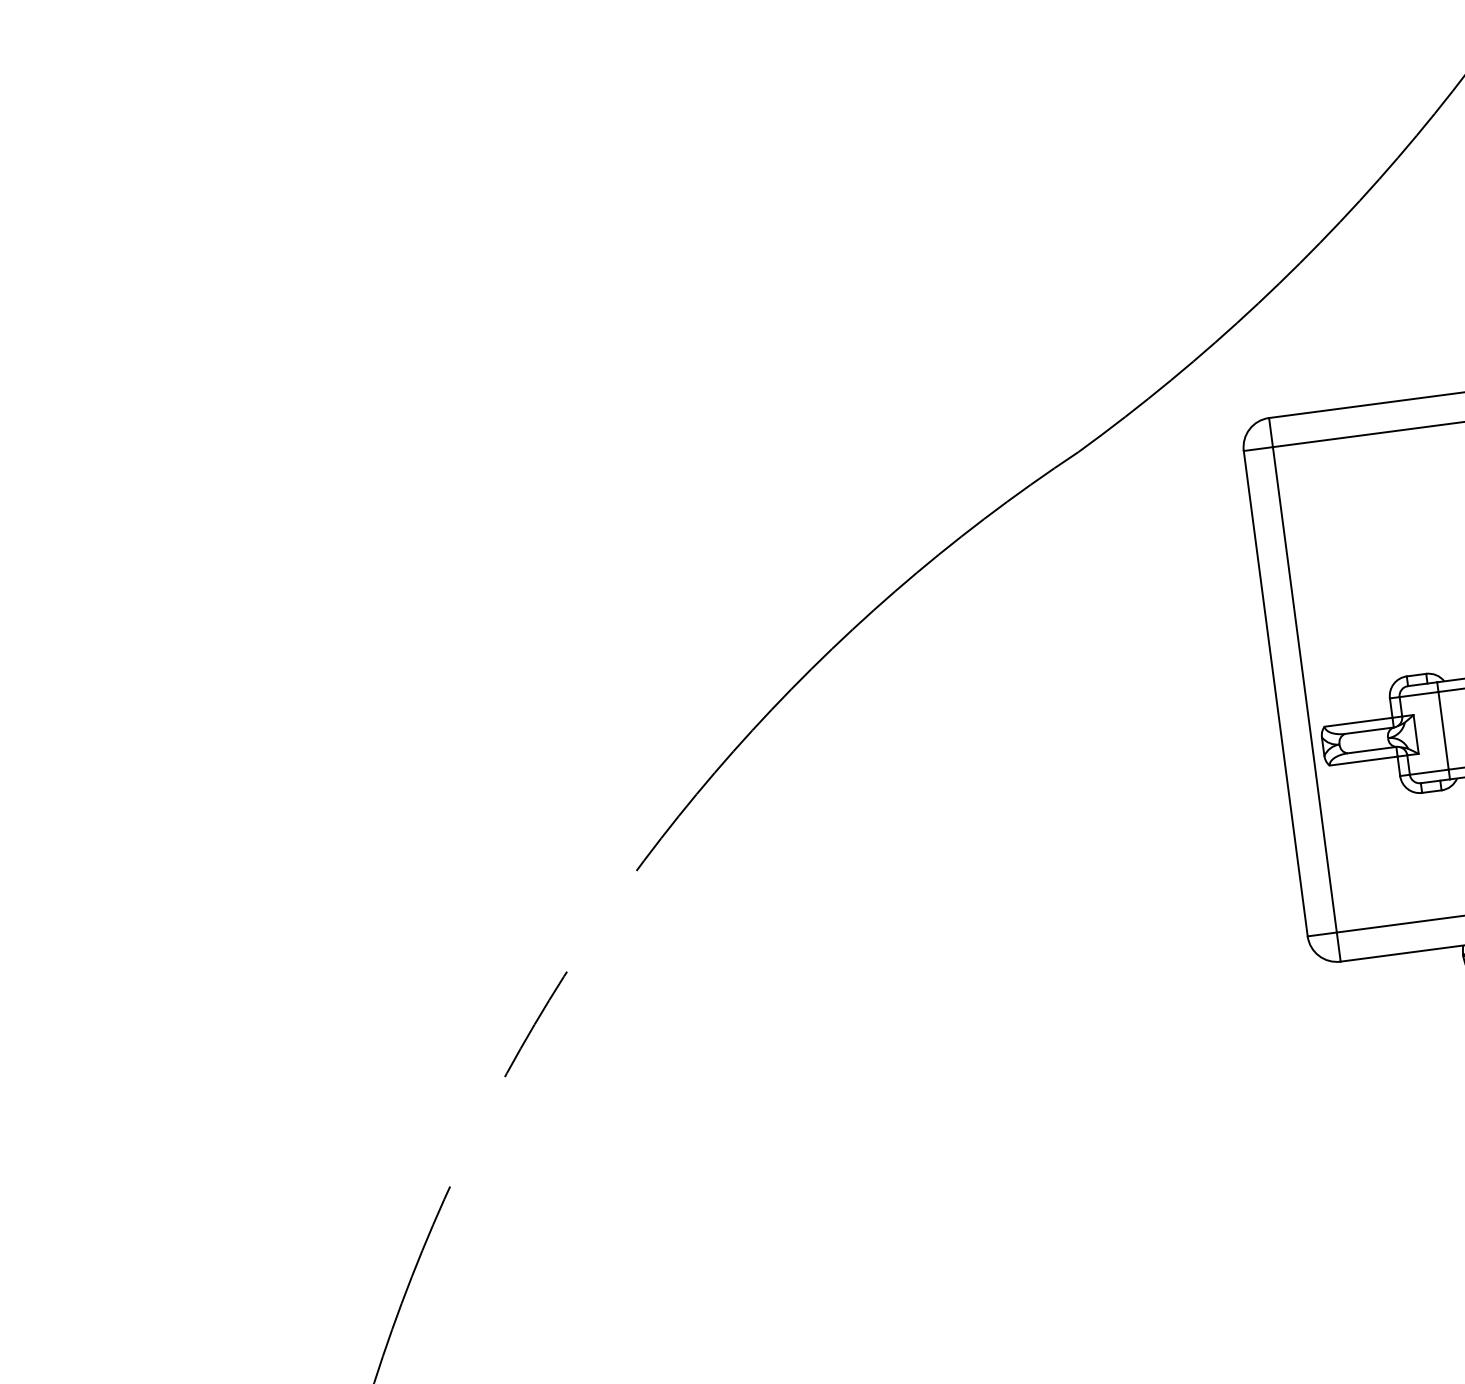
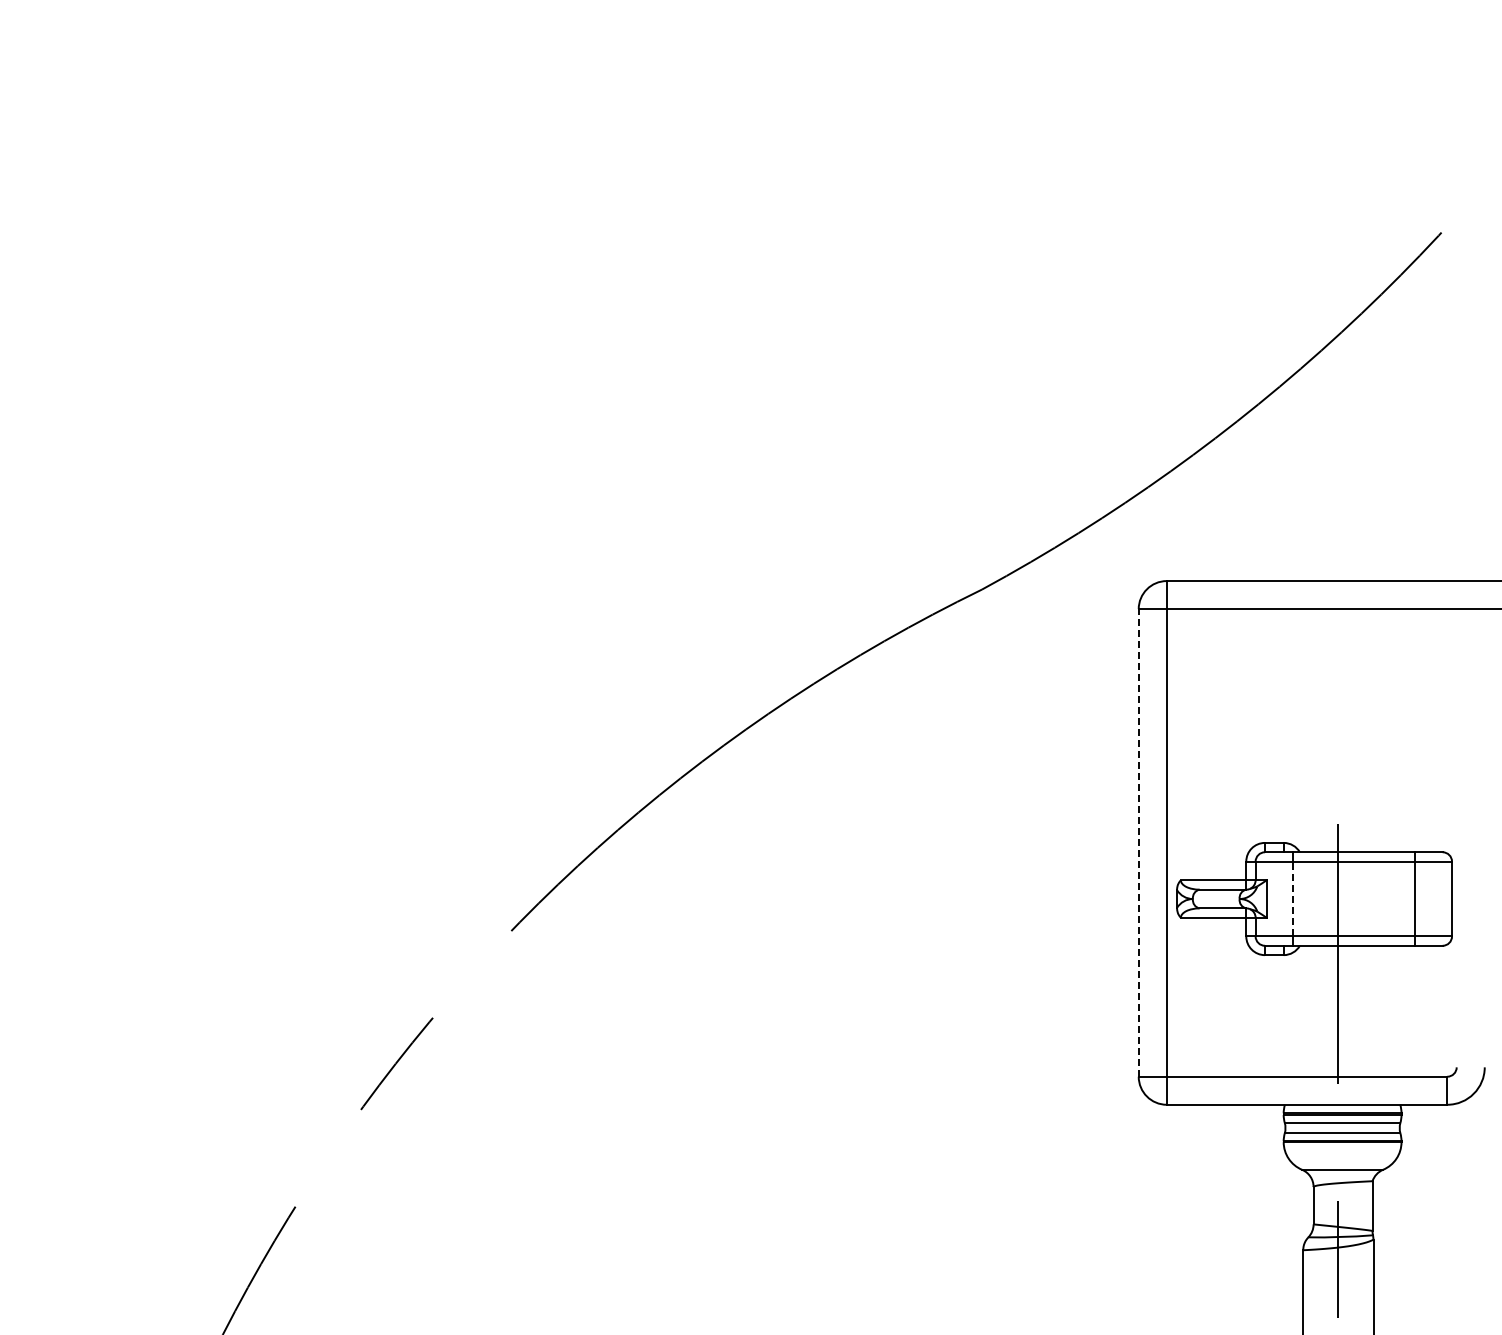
line: (1275, 693) -> (1138, 842), solid -> dashed
line: (1444, 730) -> (1293, 898), solid -> dashed

